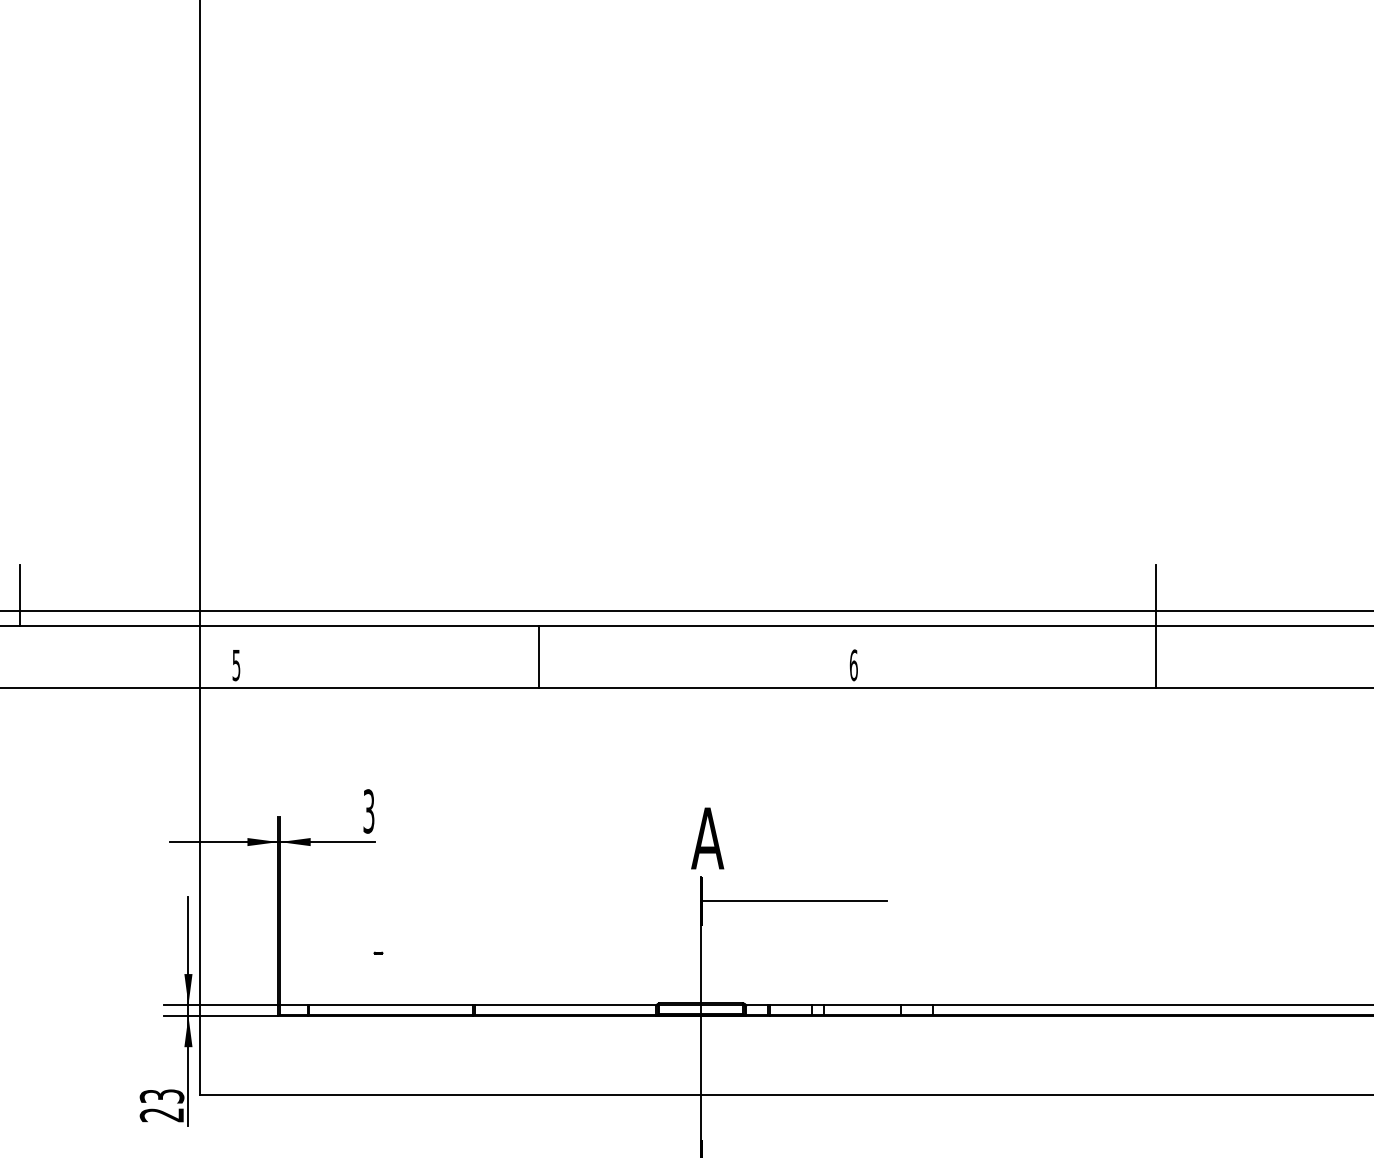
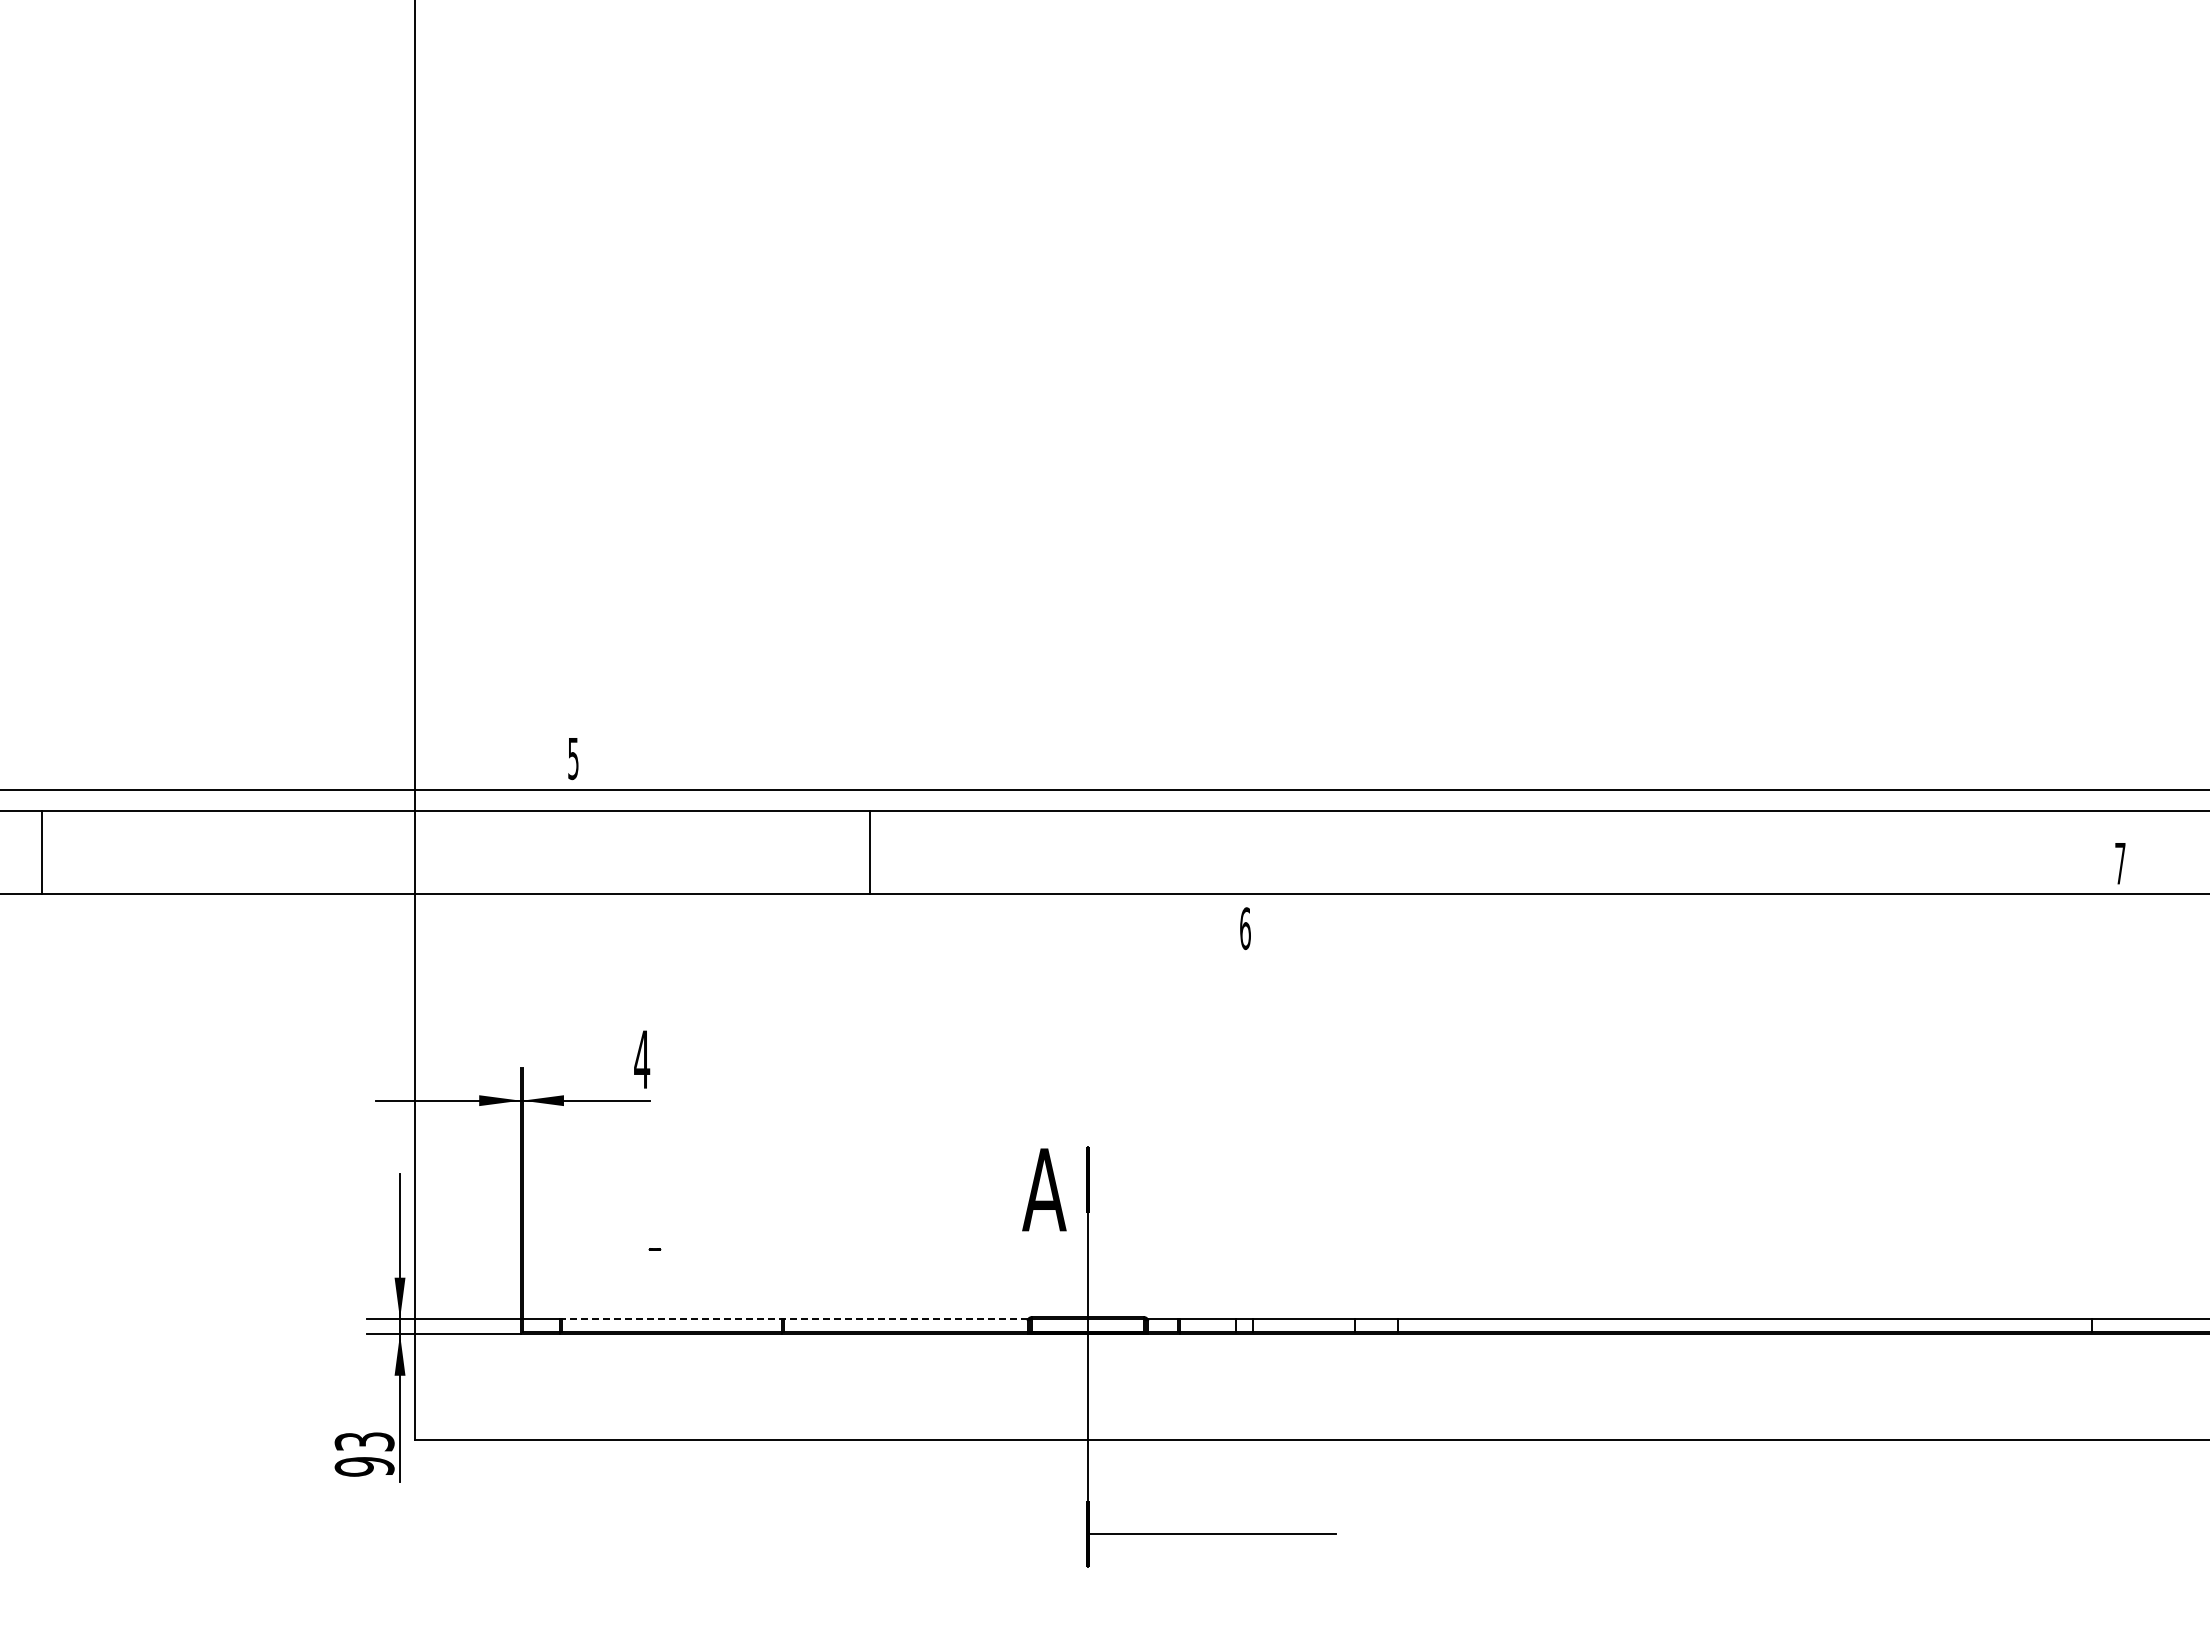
line: (20, 595) -> (174, 769), removed
line: (1156, 626) -> (1698, 811), removed
text: (236, 665) -> (573, 759), moved
text: (853, 665) -> (1245, 928), moved
text: (369, 811) -> (642, 1059), 3 -> 4
text: (707, 838) -> (1044, 1189), moved
line: (793, 901) -> (1211, 1180), removed
line: (482, 1005) -> (794, 1319), solid -> dashed
text: (161, 1114) -> (364, 1466), 23 -> 93

